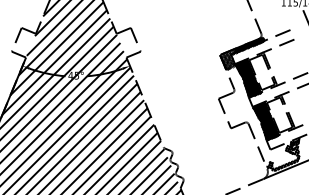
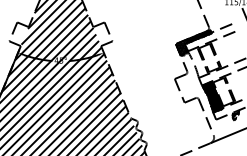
hatch: (248, 78) -> (198, 62), removed
hatch: (282, 156) -> (225, 125), removed

